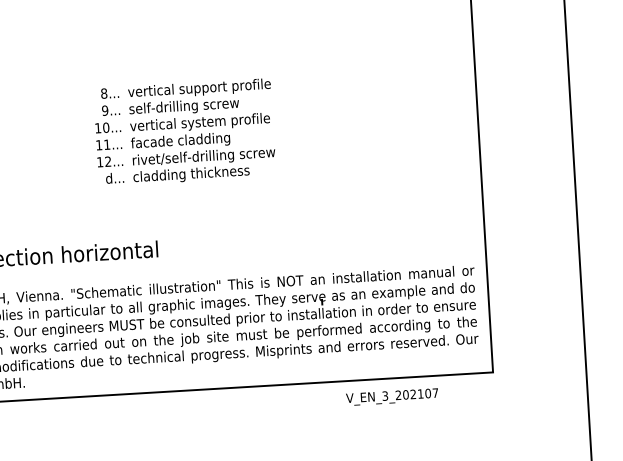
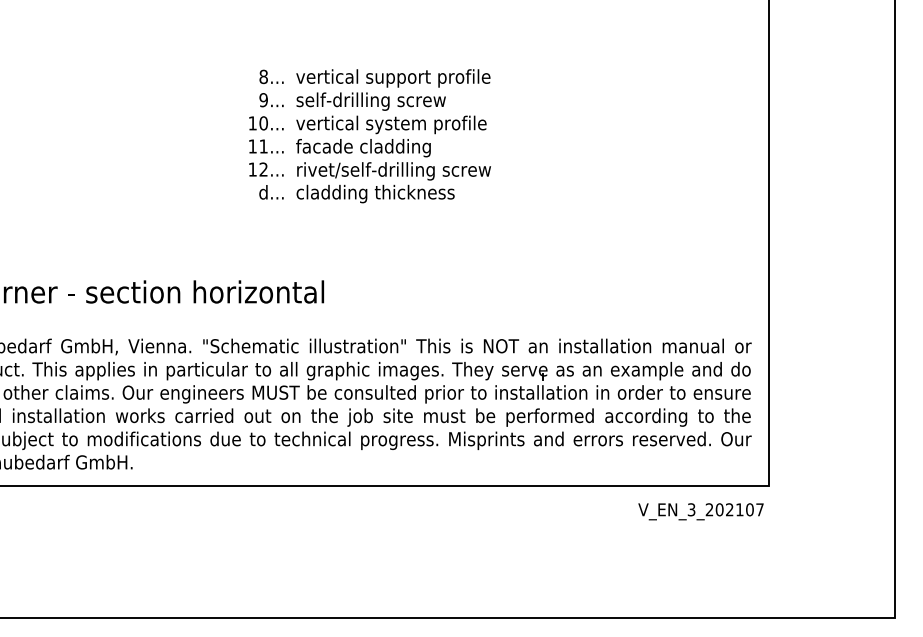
text: (391, 396) -> (700, 511), moved

